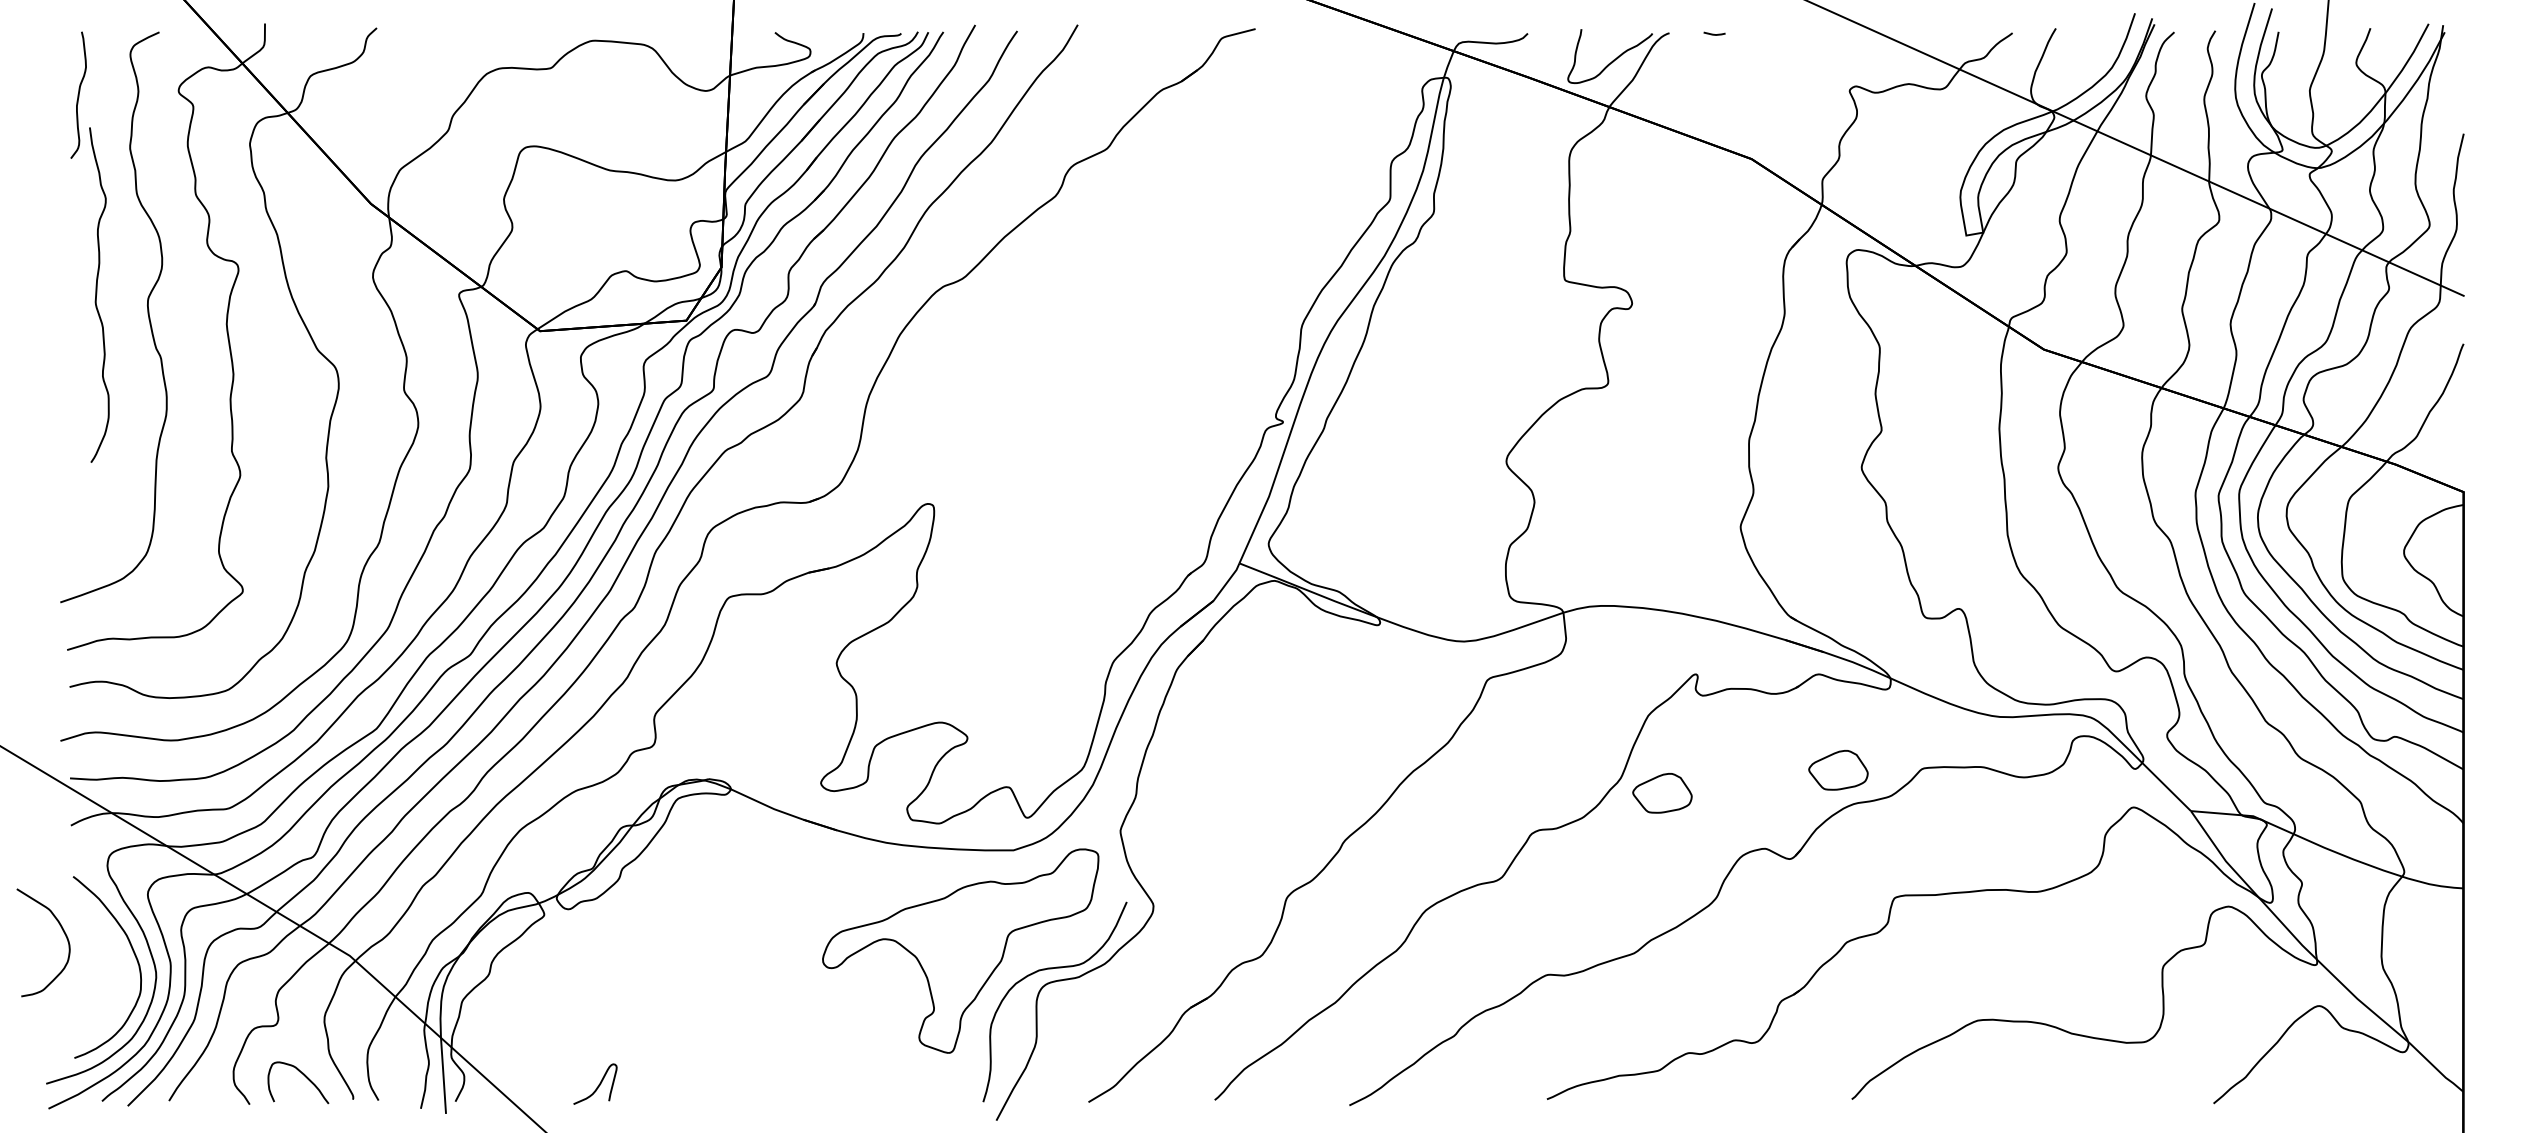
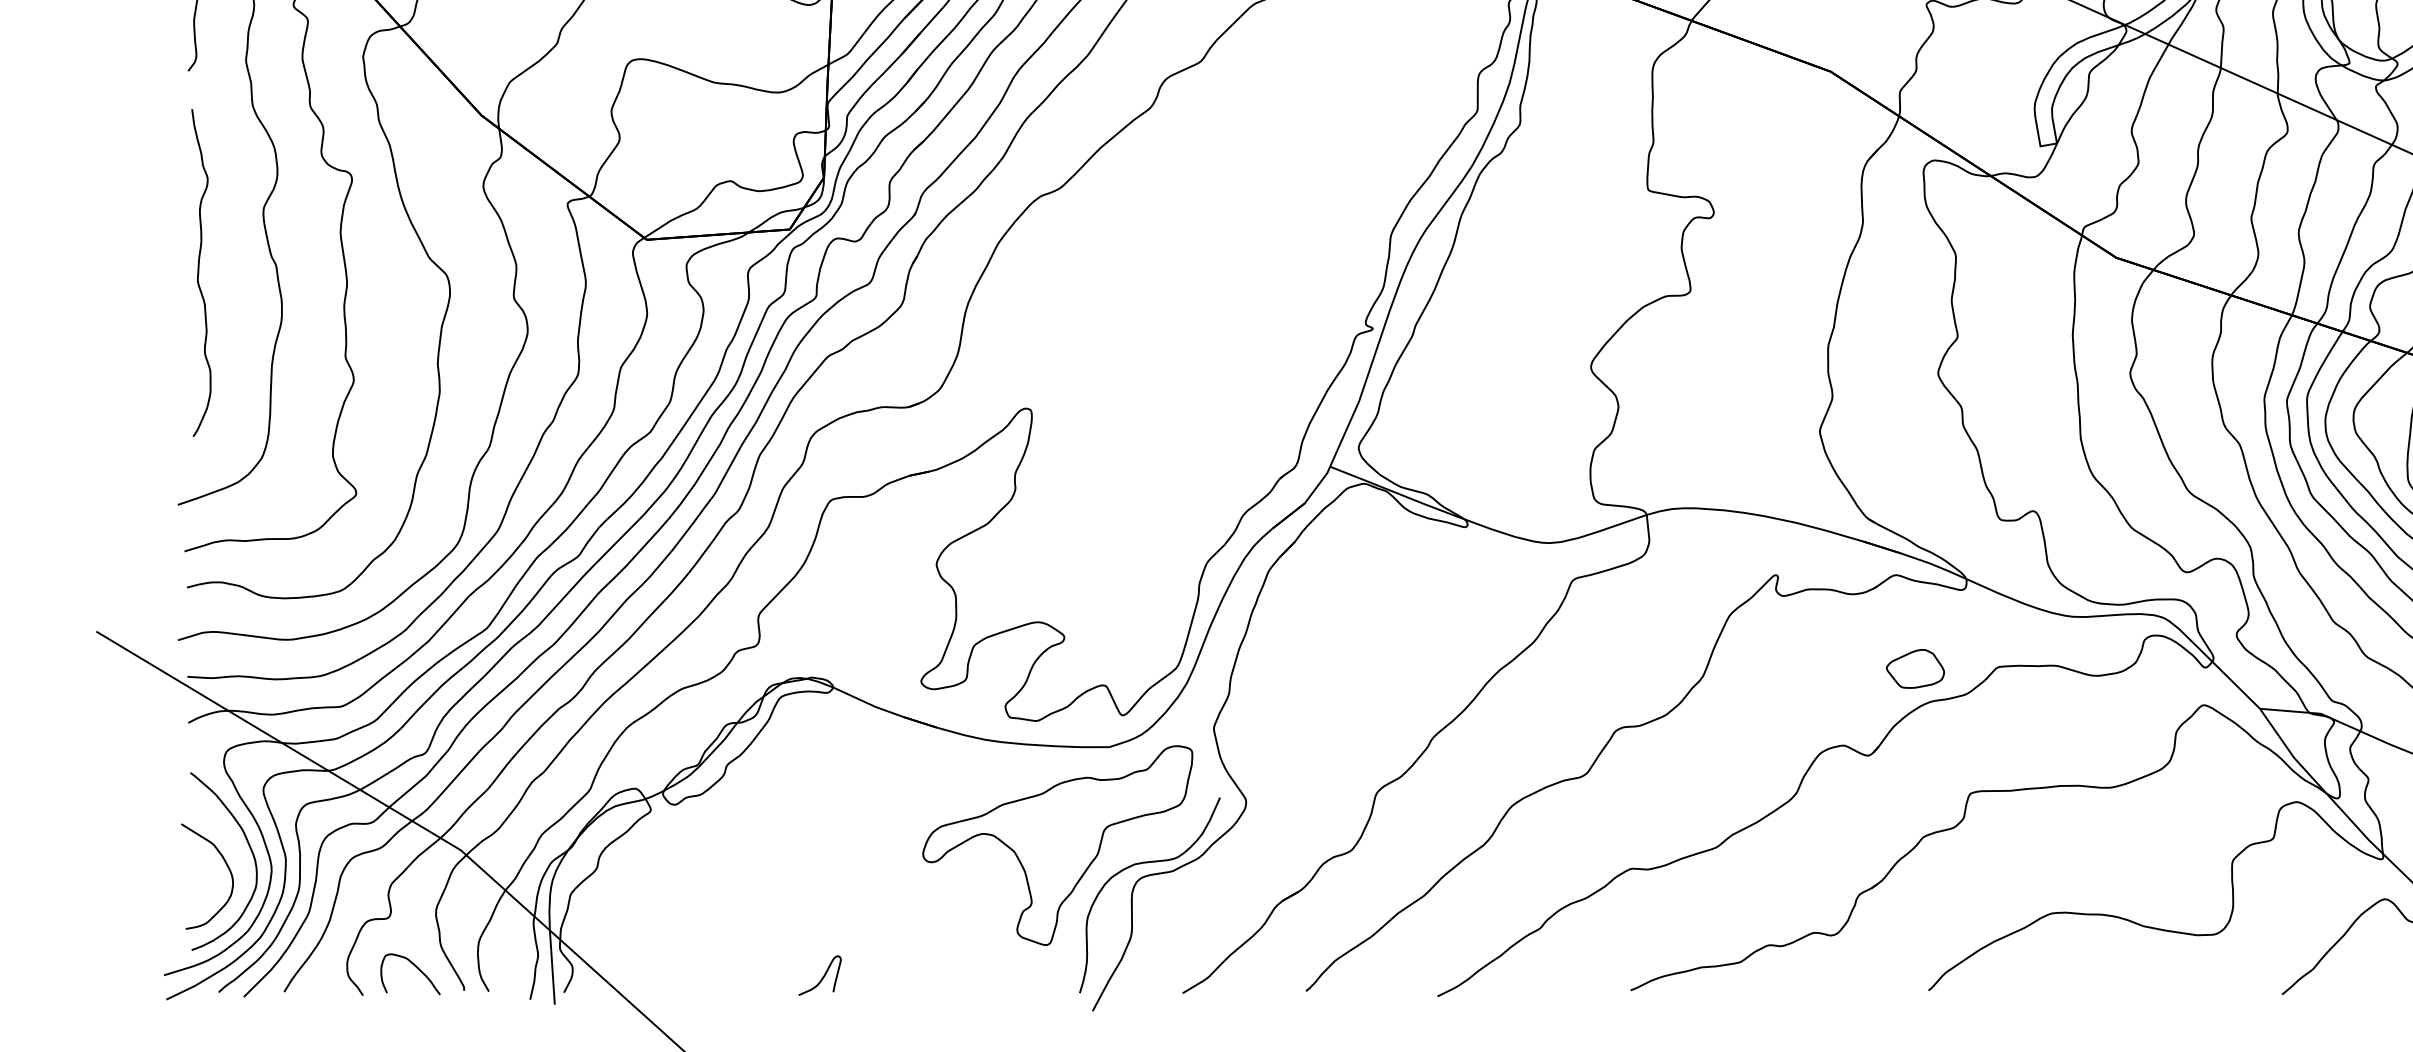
curve: (97, 294) -> (199, 272), moved
part: (1662, 793) -> (1743, 691), removed
curve: (63, 932) -> (226, 866), moved
curve: (598, 1084) -> (823, 975), moved

